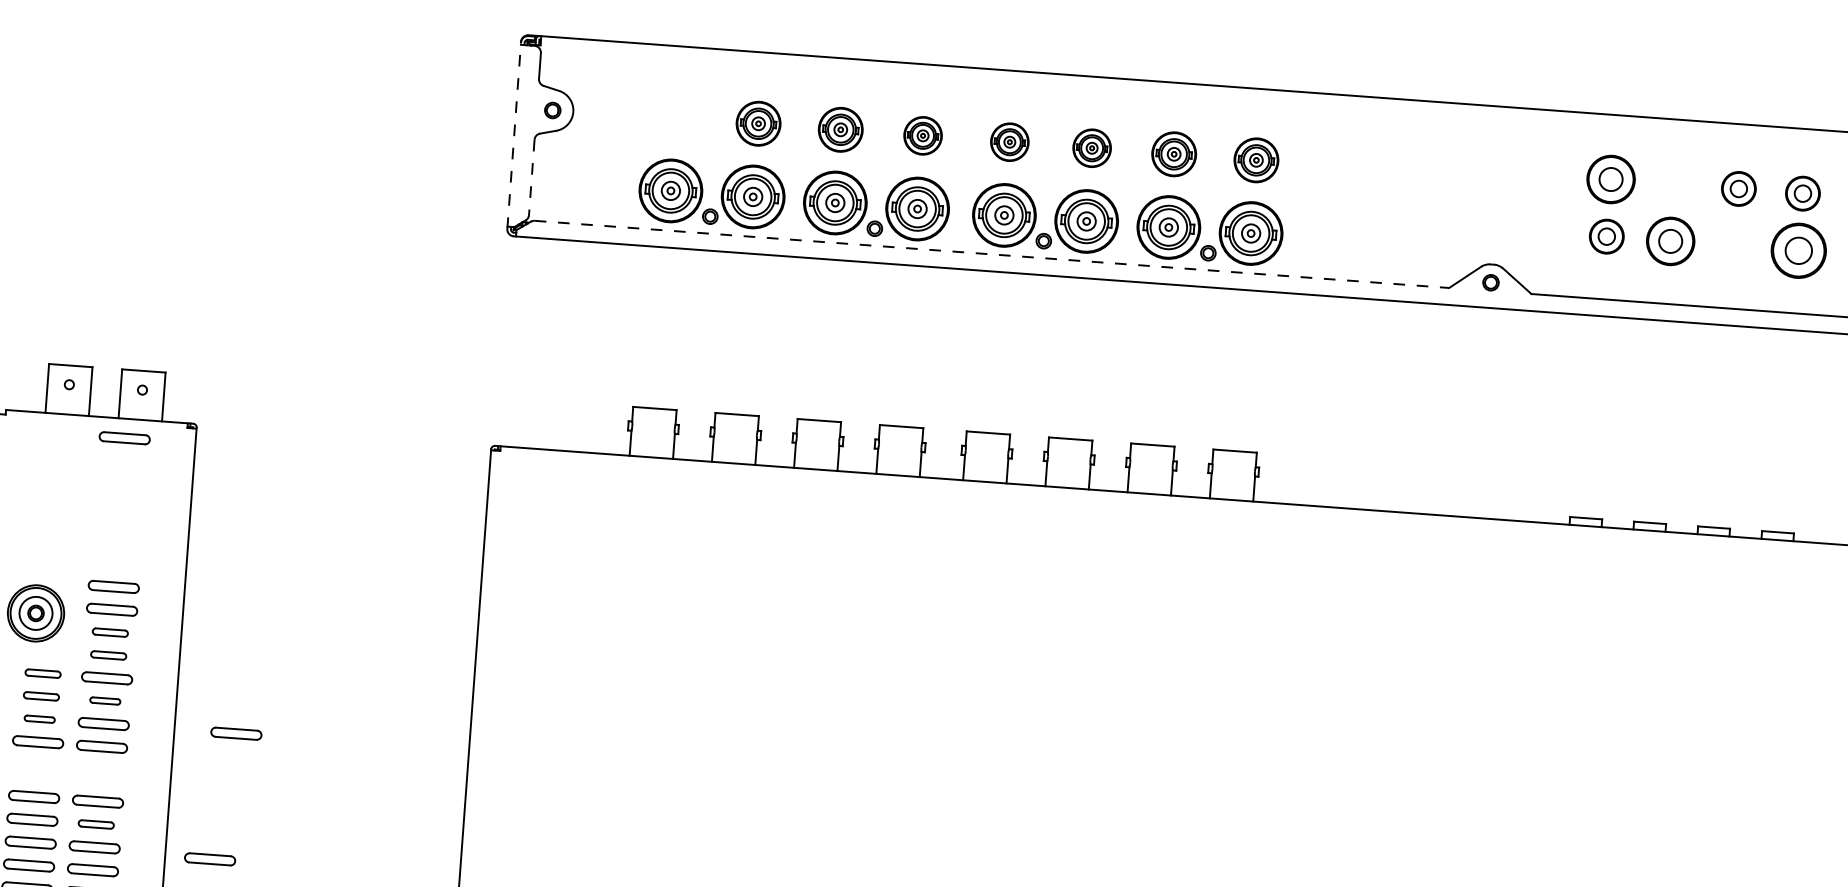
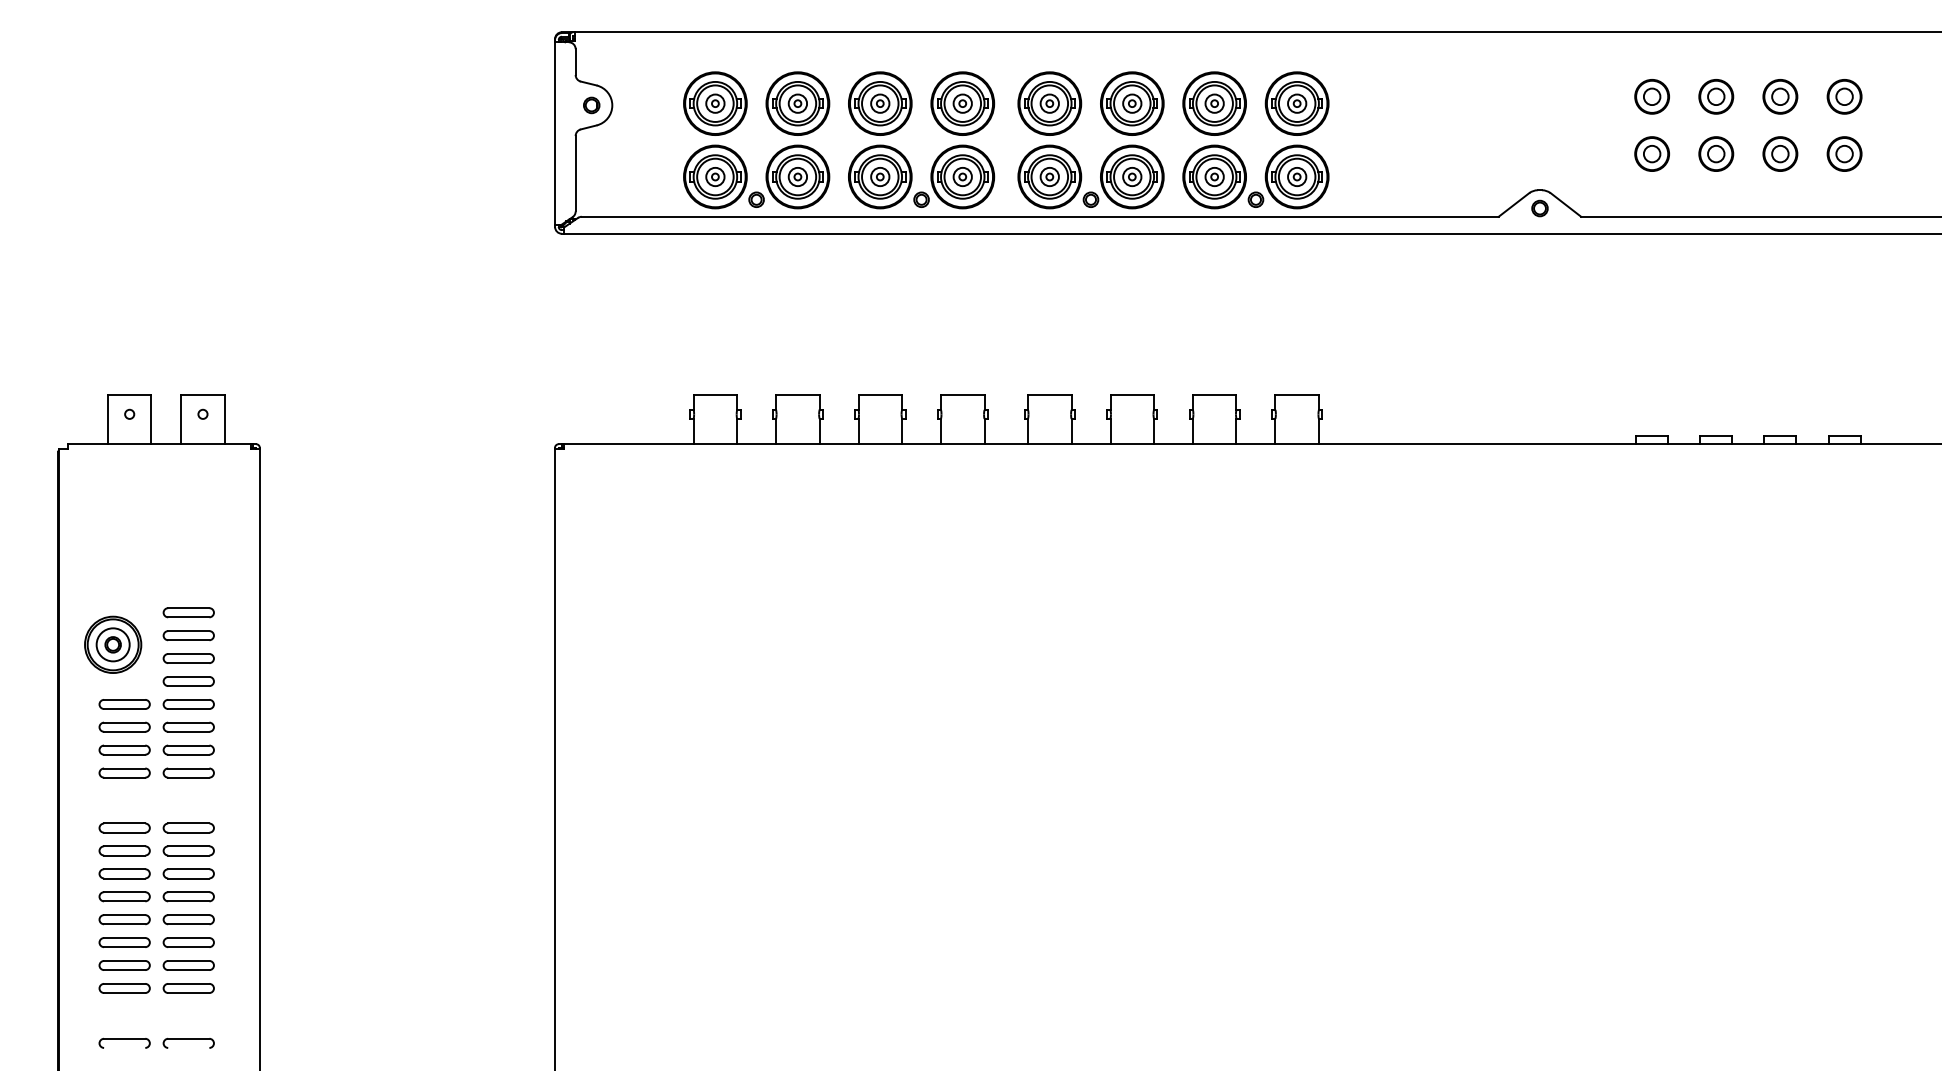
part: (676, 117) -> (715, 103), added
part: (758, 123) -> (797, 103), size x1.43
part: (840, 129) -> (880, 103), size x1.43
line: (514, 134) -> (555, 132), dashed -> solid
part: (922, 135) -> (962, 103), size x1.67
part: (1009, 142) -> (1049, 103), size x1.67
part: (1092, 148) -> (1132, 103), size x1.67
part: (1174, 154) -> (1214, 103), size x1.43
part: (1255, 160) -> (1296, 103), size x1.43
line: (531, 177) -> (575, 173), dashed -> solid
part: (1610, 179) -> (1651, 96), size x0.71
part: (1675, 183) -> (1716, 96), added
part: (1671, 240) -> (1716, 153), size x0.71
part: (1734, 245) -> (1780, 153), added
part: (1798, 250) -> (1844, 153), size x0.62
line: (992, 254) -> (1040, 216), dashed -> solid
part: (124, 438) -> (188, 463), removed
part: (110, 632) -> (188, 658), size x1.43
part: (108, 655) -> (188, 681), size x1.43
part: (42, 673) -> (124, 704), size x1.43
part: (41, 695) -> (124, 726), size x1.43
part: (105, 700) -> (188, 726), size x1.67
part: (39, 718) -> (124, 749), size x1.67
part: (236, 733) -> (321, 749), removed
part: (96, 824) -> (188, 850), size x1.43
part: (209, 859) -> (304, 877), removed

